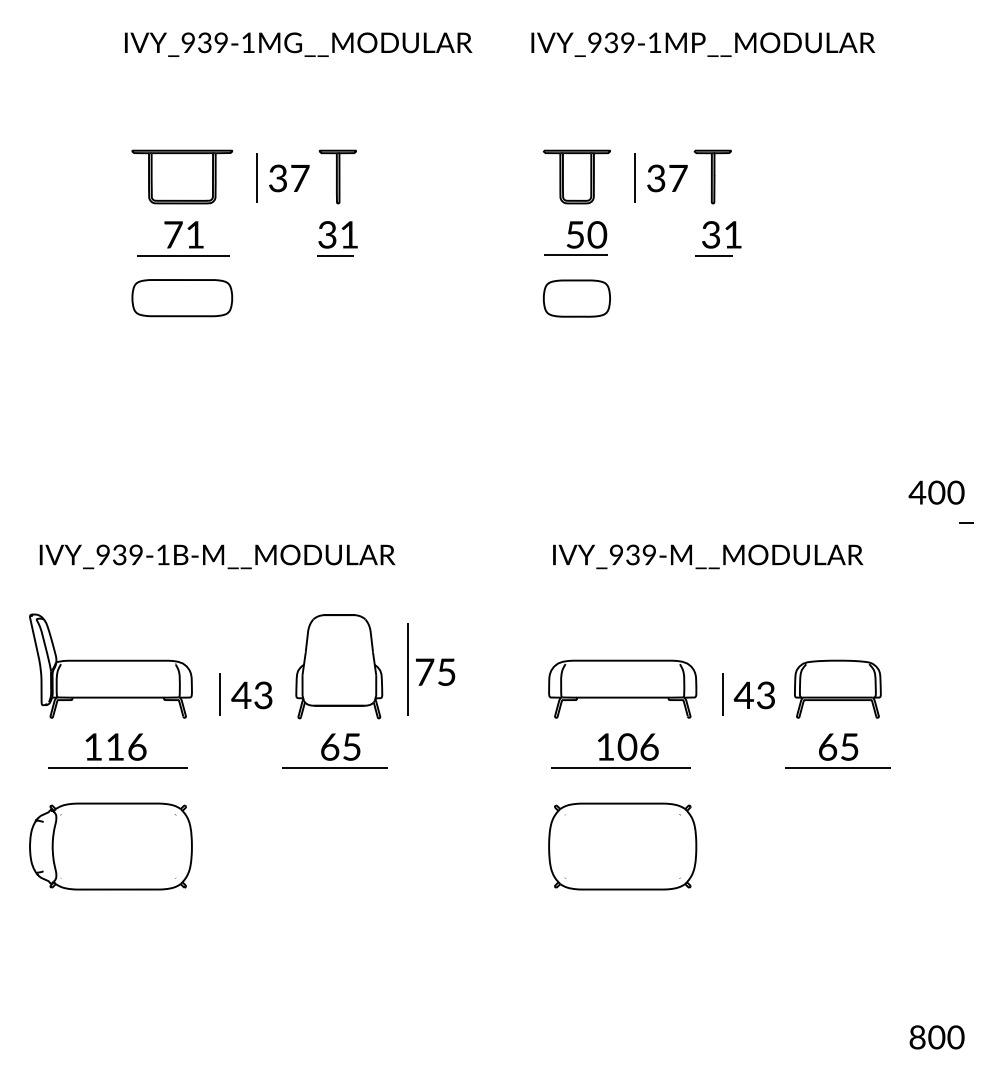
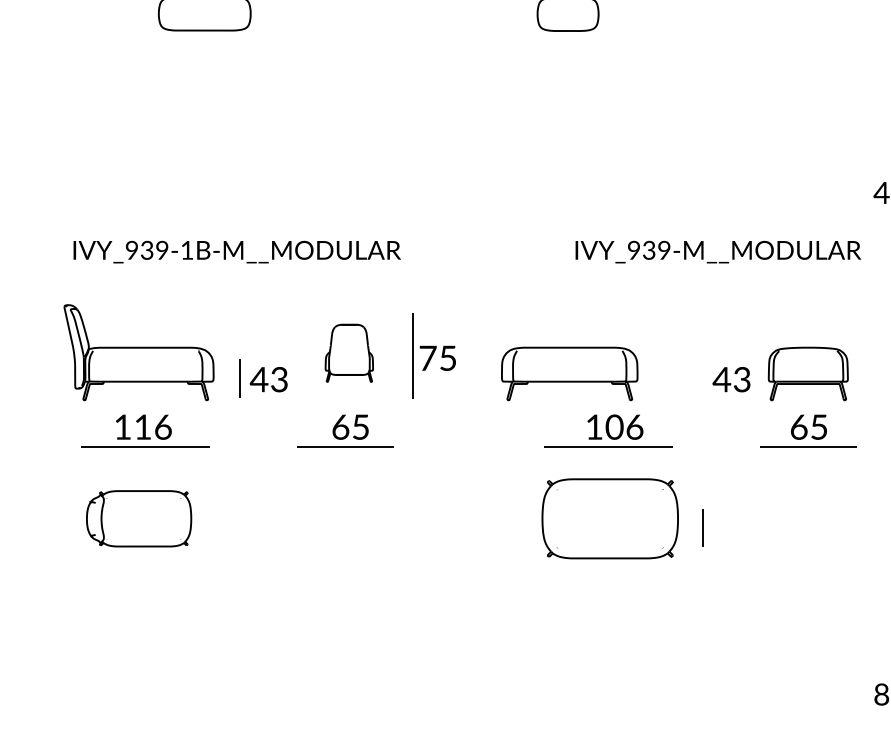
text: (708, 556) -> (718, 251), moved
part: (339, 666) -> (349, 353), size x0.6
part: (622, 688) -> (569, 373), moved
line: (722, 694) -> (702, 527), moved
part: (110, 846) -> (138, 518), size x0.7

